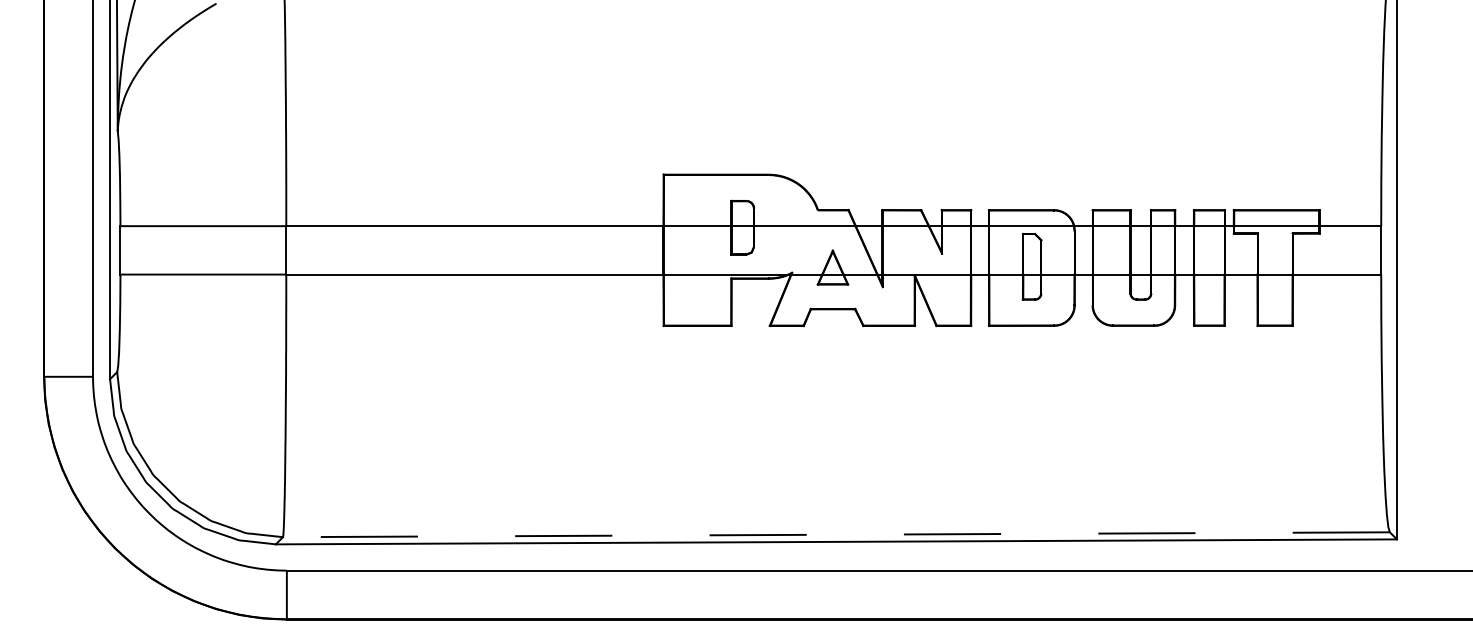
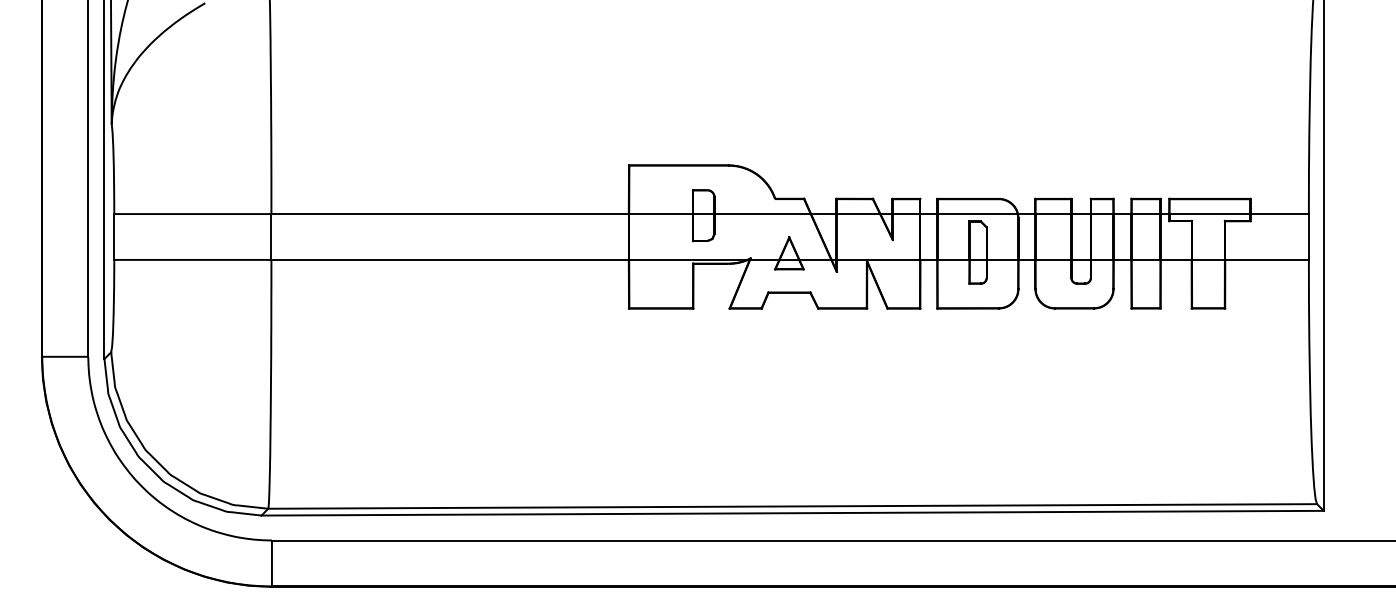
line: (836, 534) -> (792, 506), dashed -> solid

